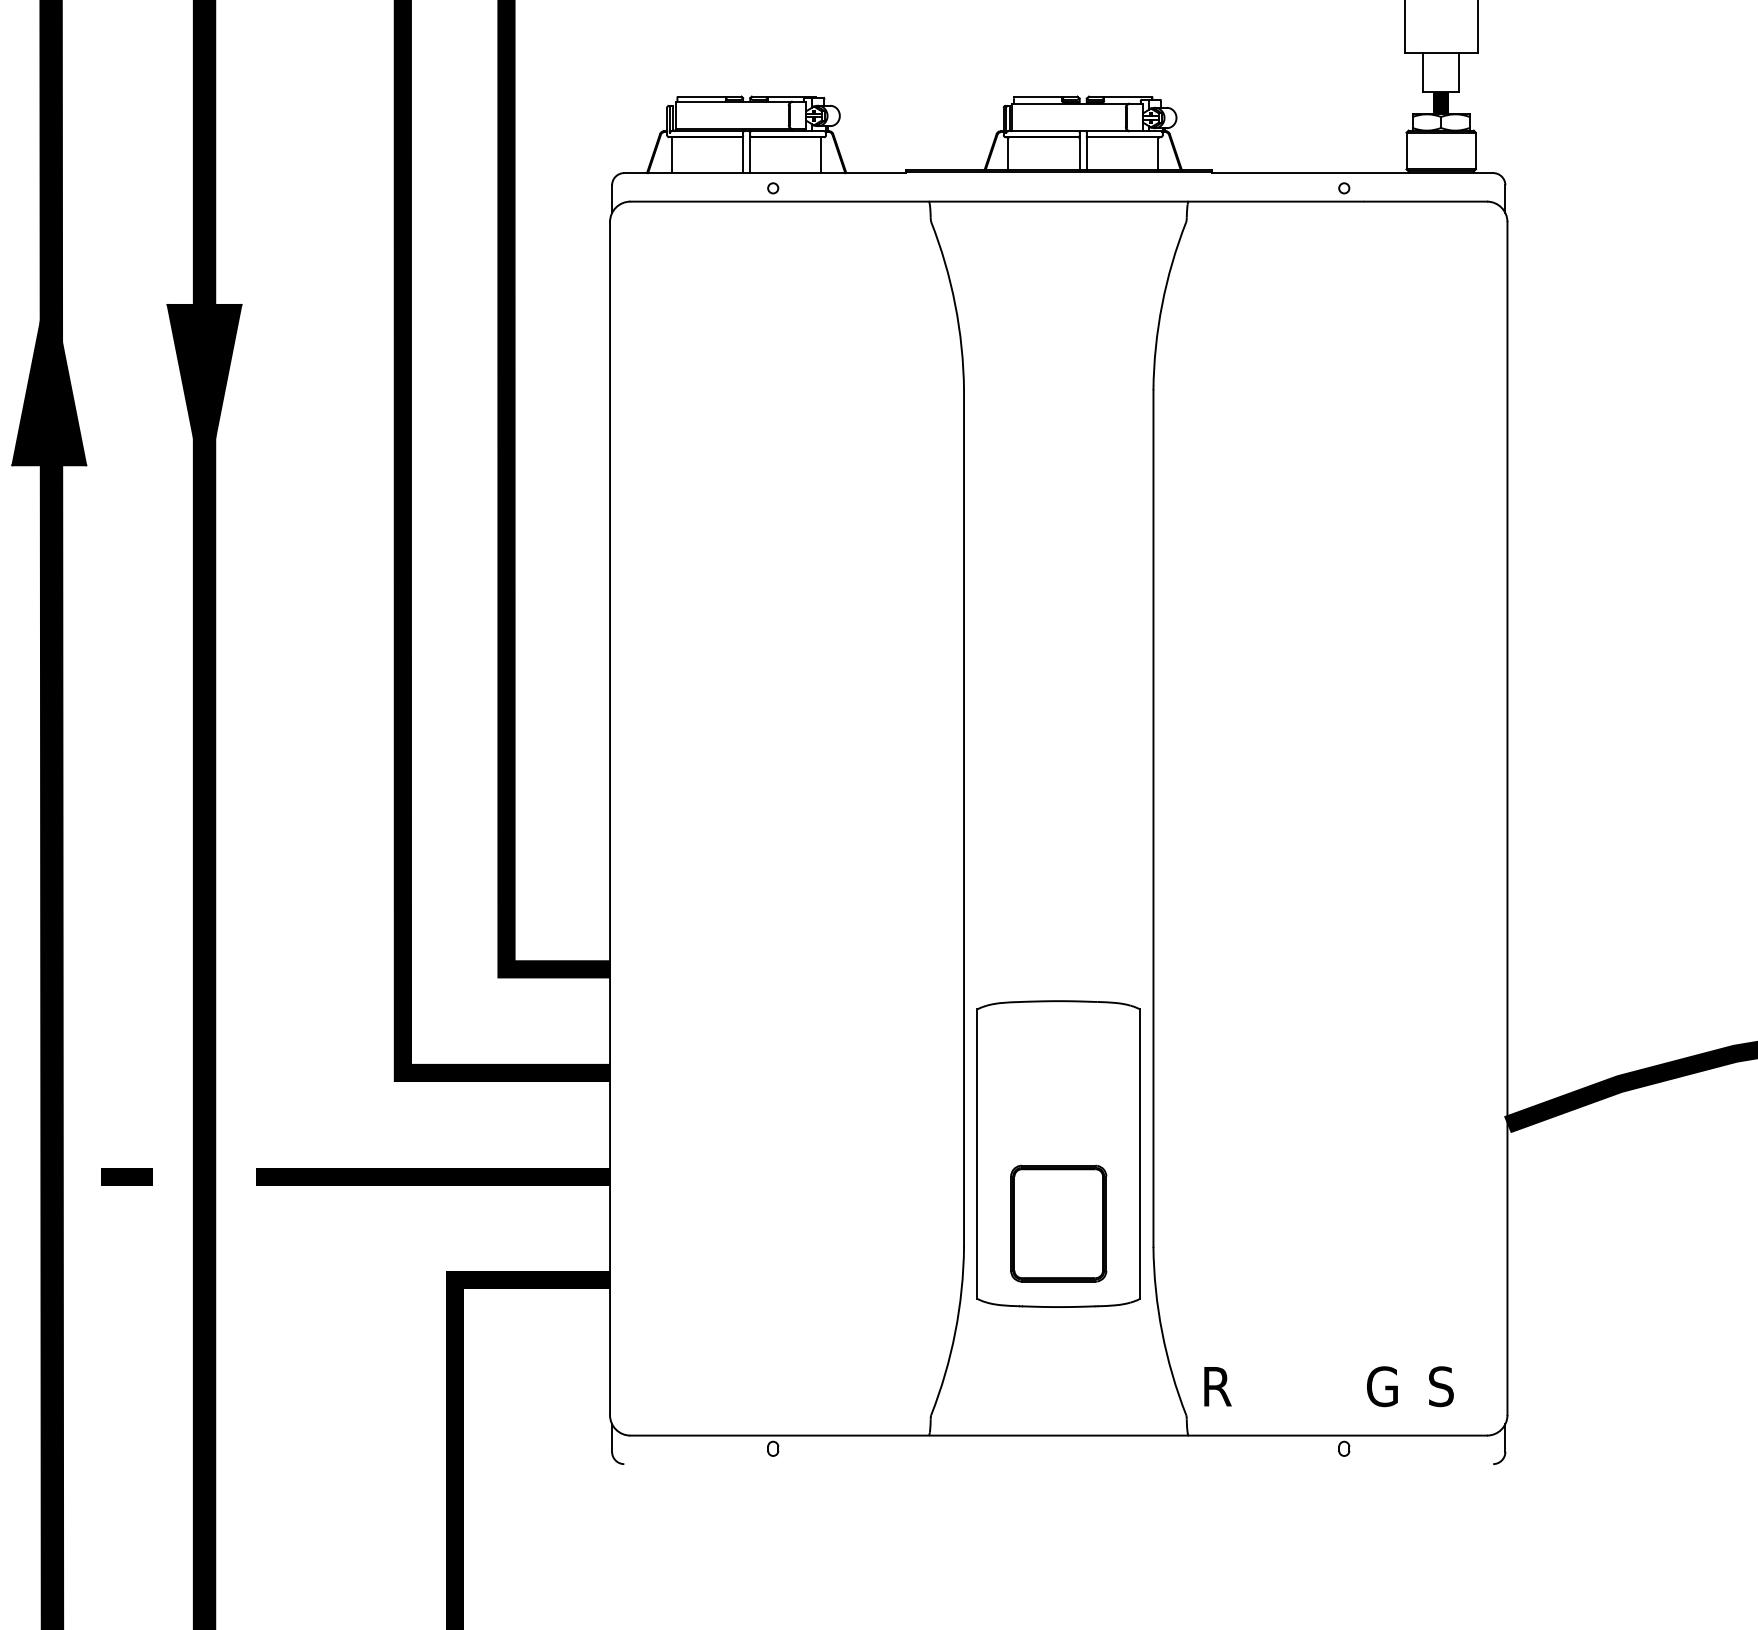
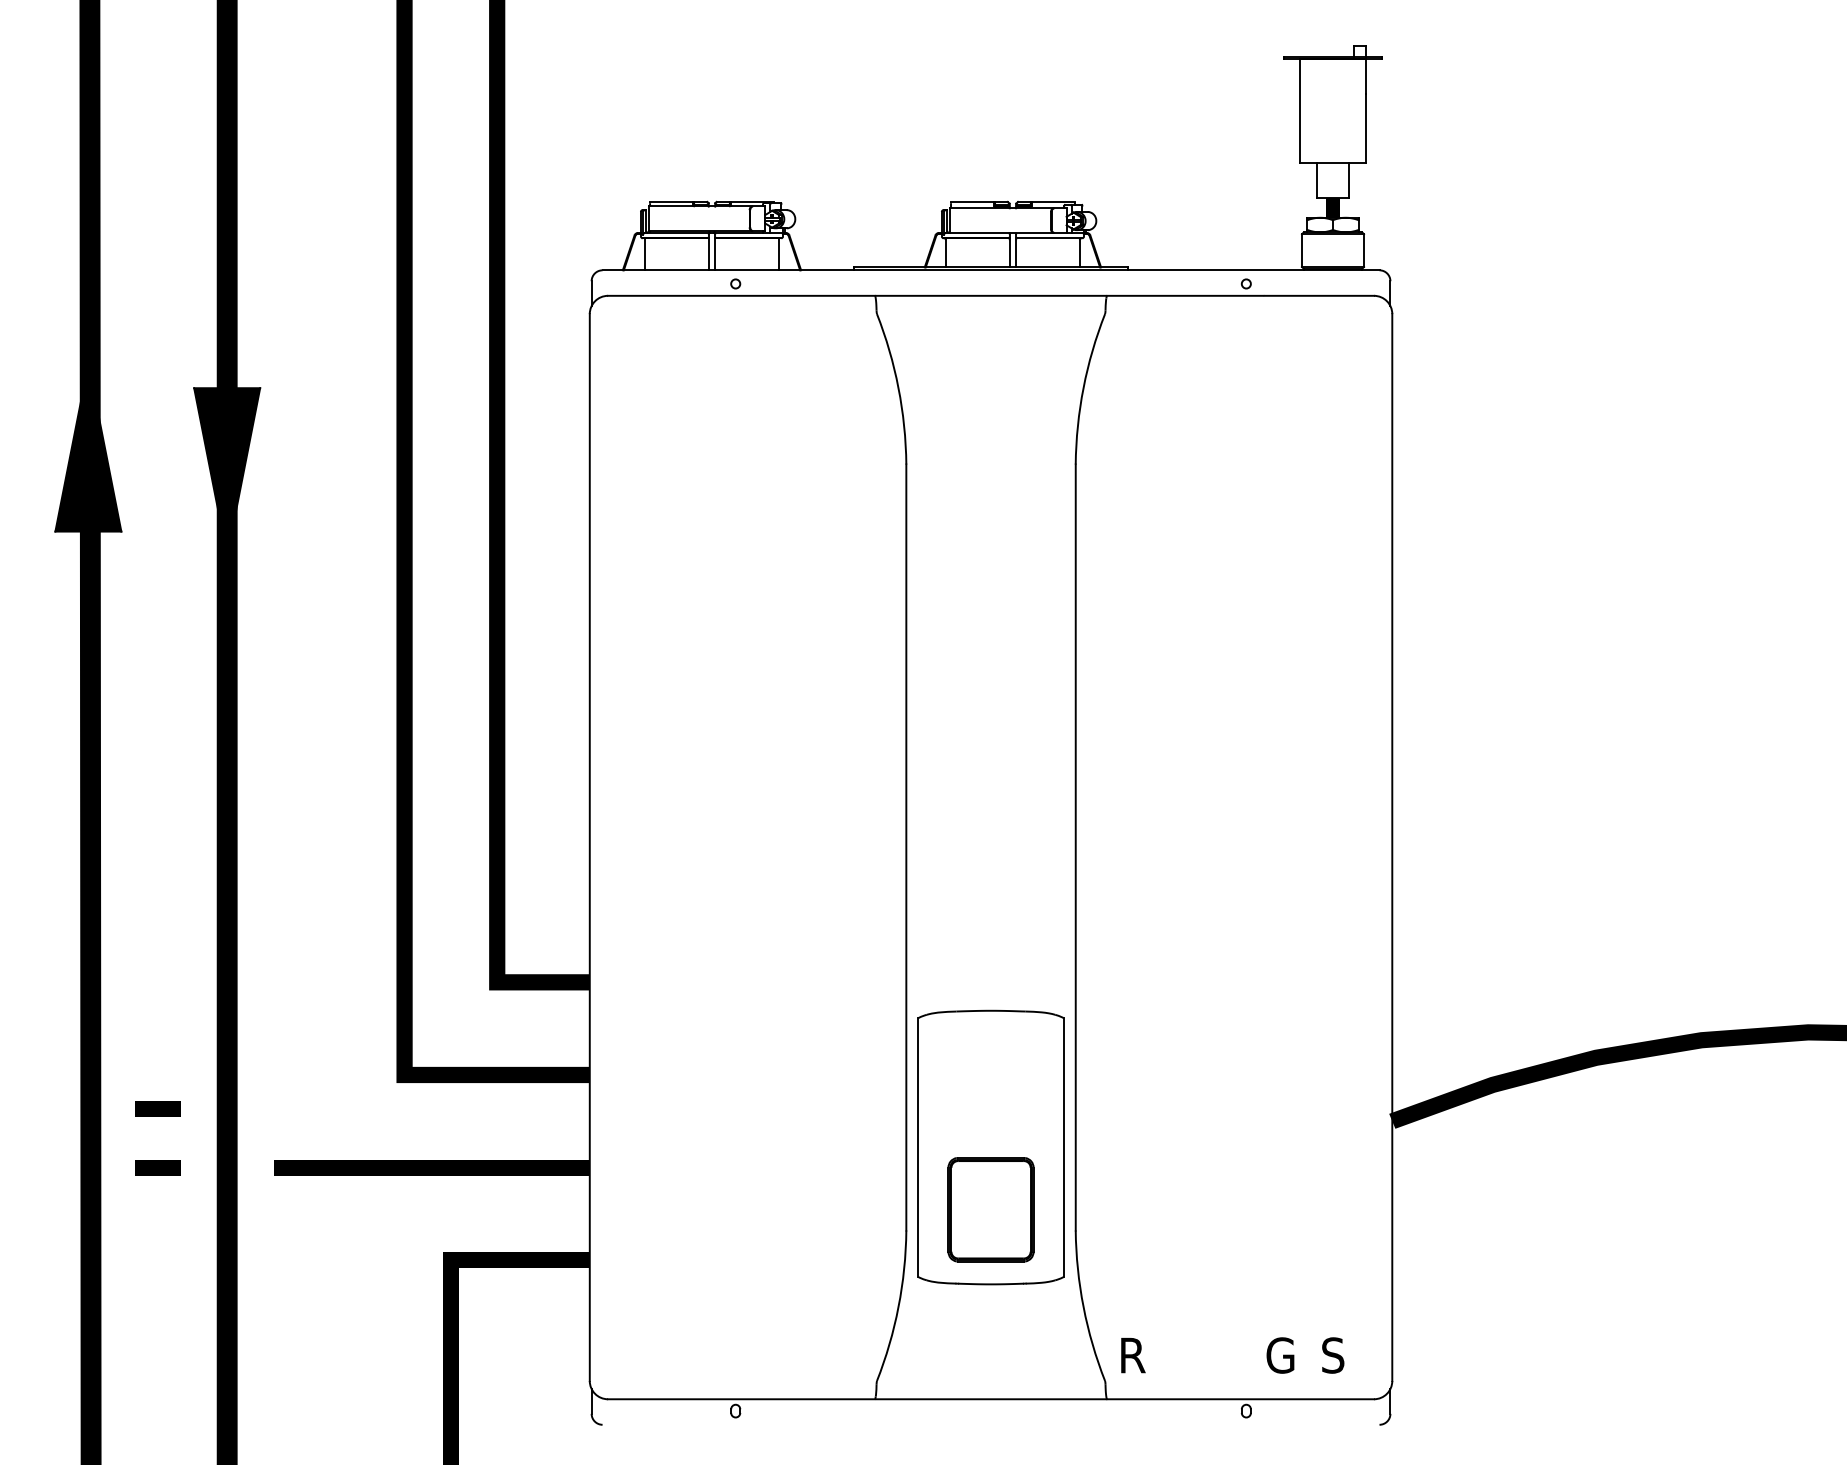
line: (126, 1110) -> (157, 1108), added

